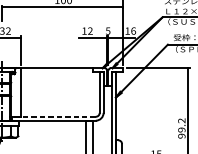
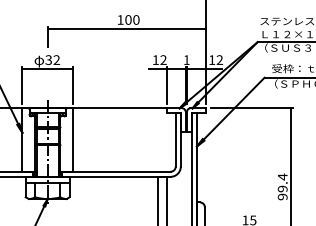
text: (107, 30) -> (186, 59), 5 -> 1
text: (133, 30) -> (219, 59), 16 -> 12
line: (92, 50) -> (166, 85), added
line: (53, 116) -> (115, 171), dashed -> solid
text: (181, 120) -> (282, 176), 99.2 -> 99.4

